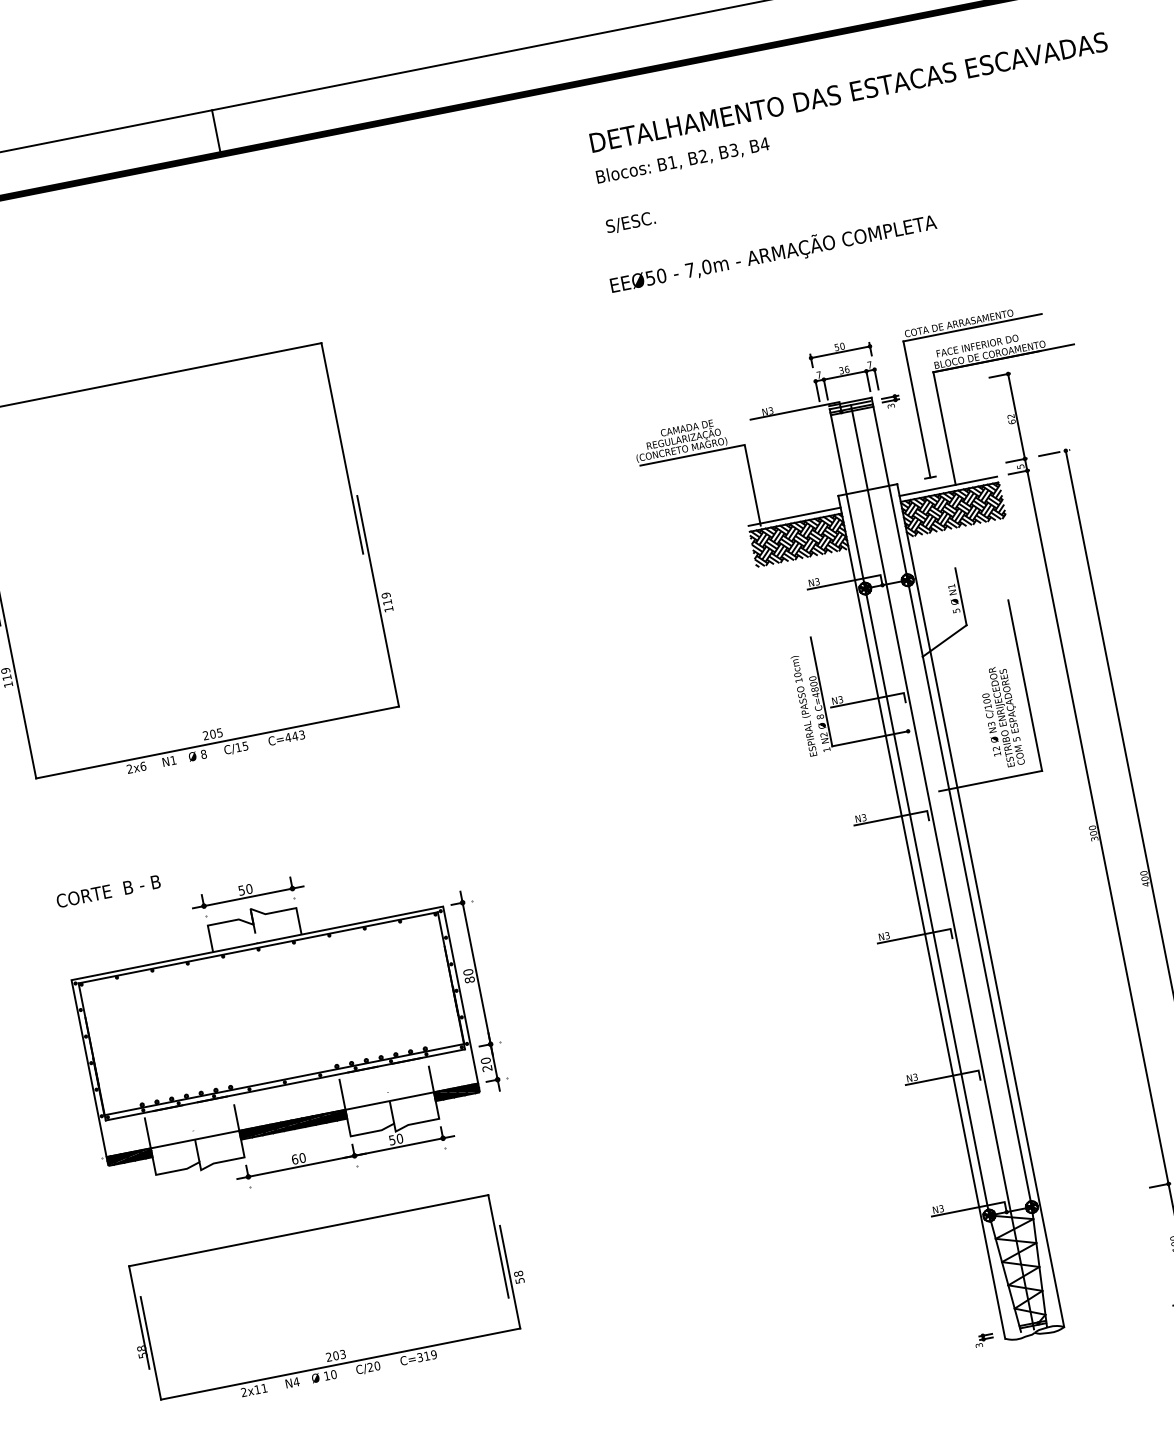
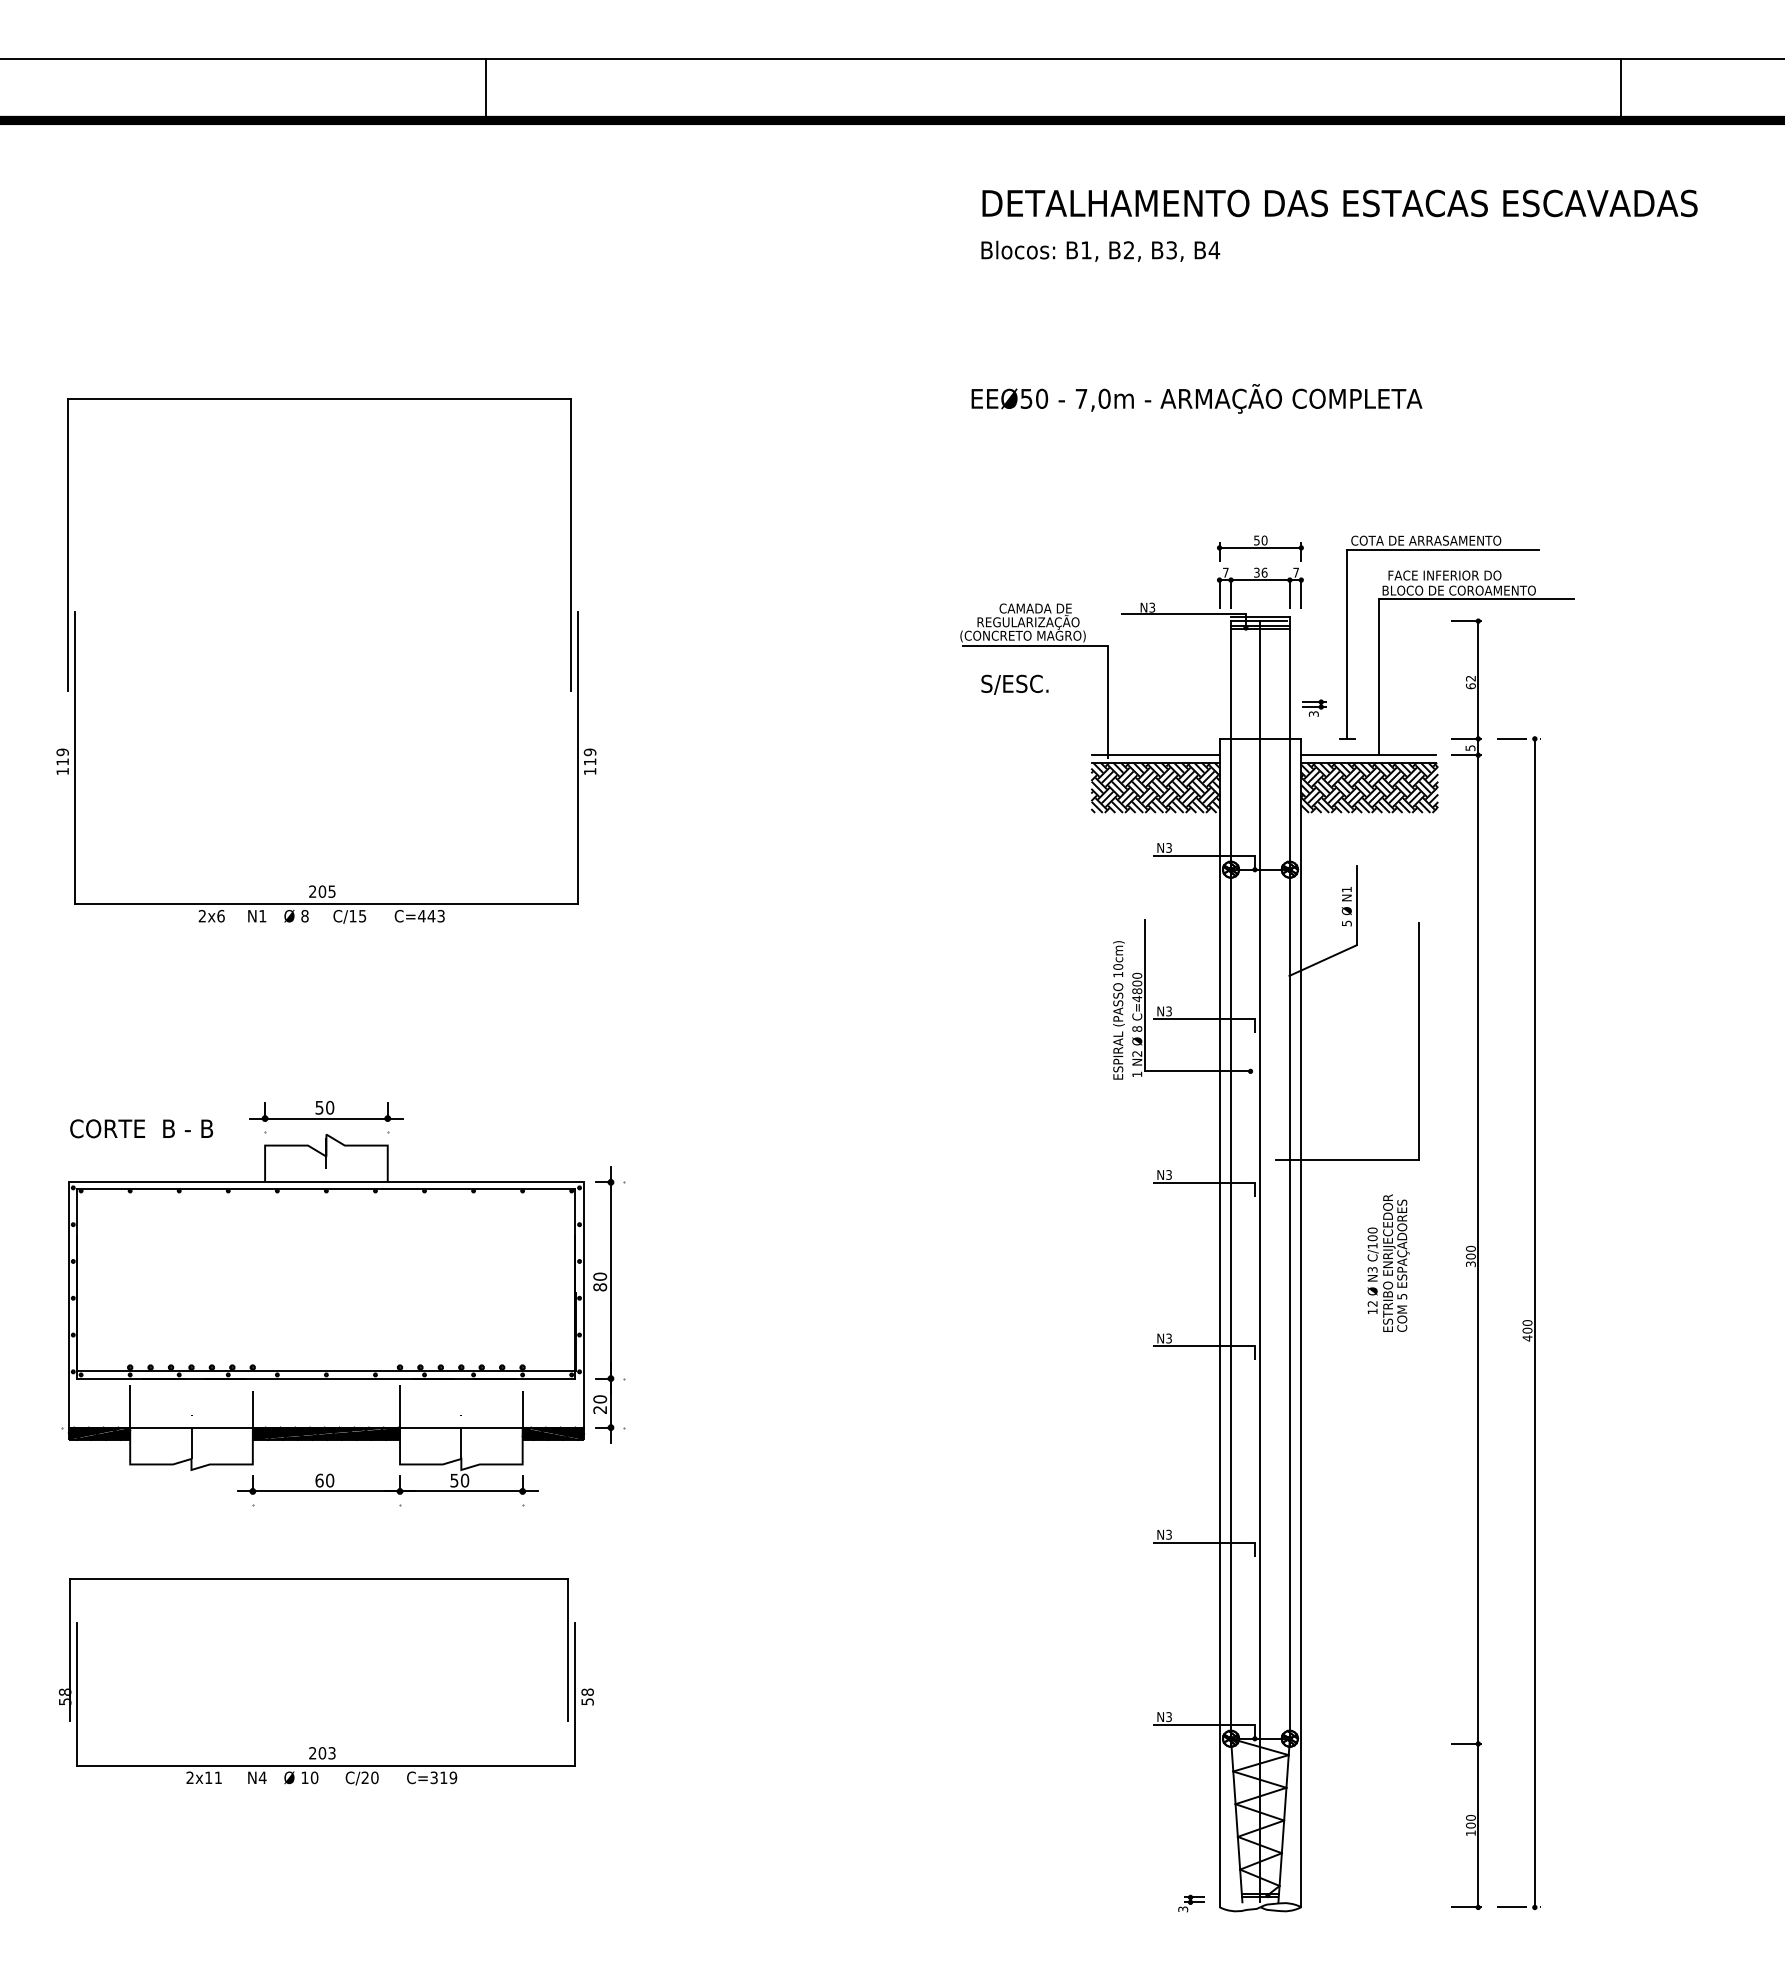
text: (630, 222) -> (1014, 684), moved
part: (890, 401) -> (1314, 707), moved
text: (1001, 716) -> (1388, 1262), moved
text: (108, 891) -> (141, 1128), moved

